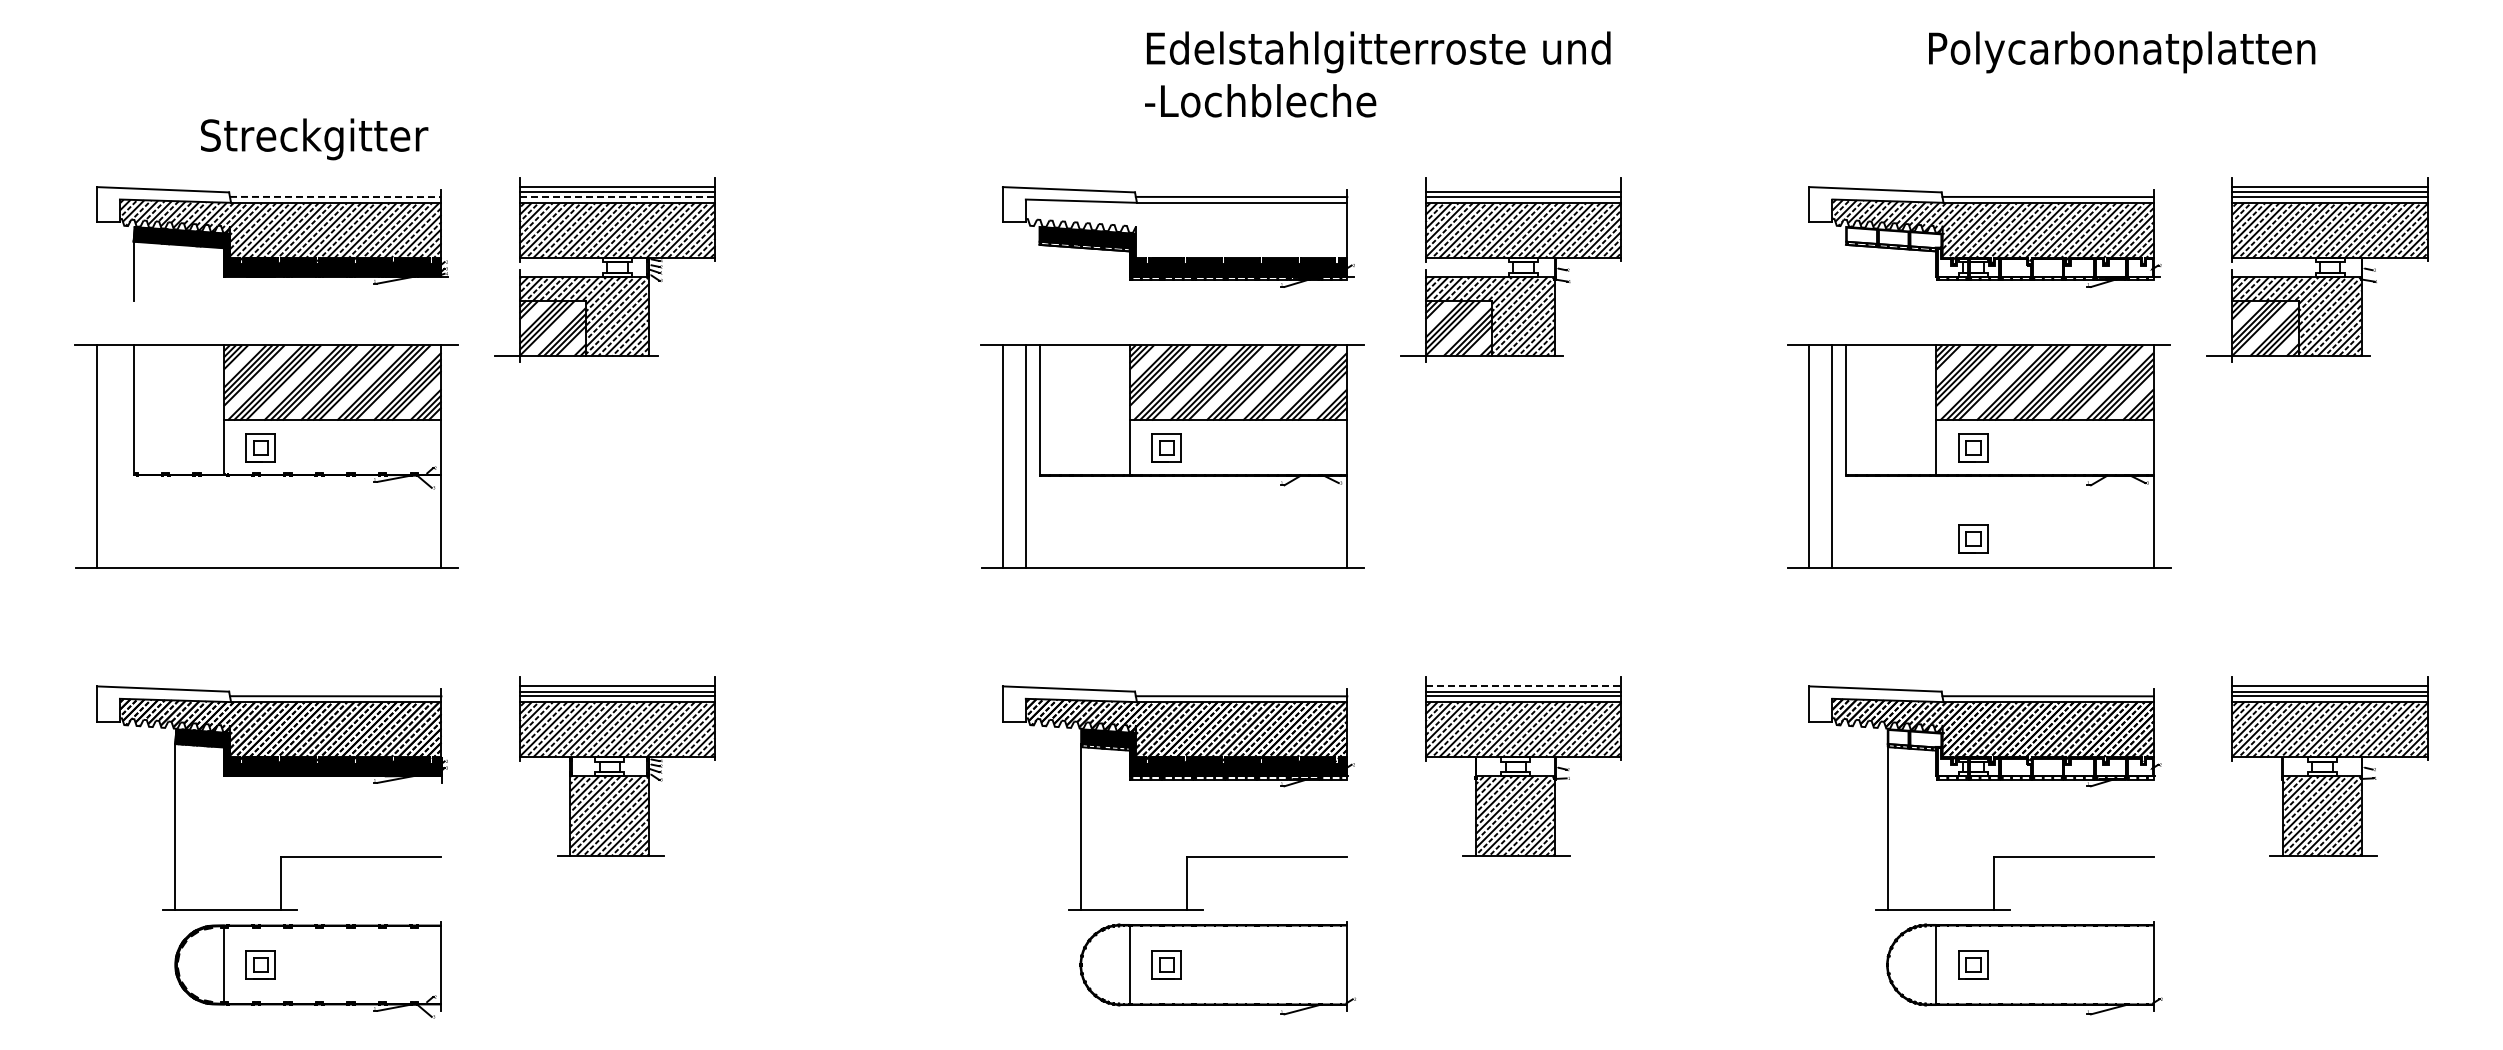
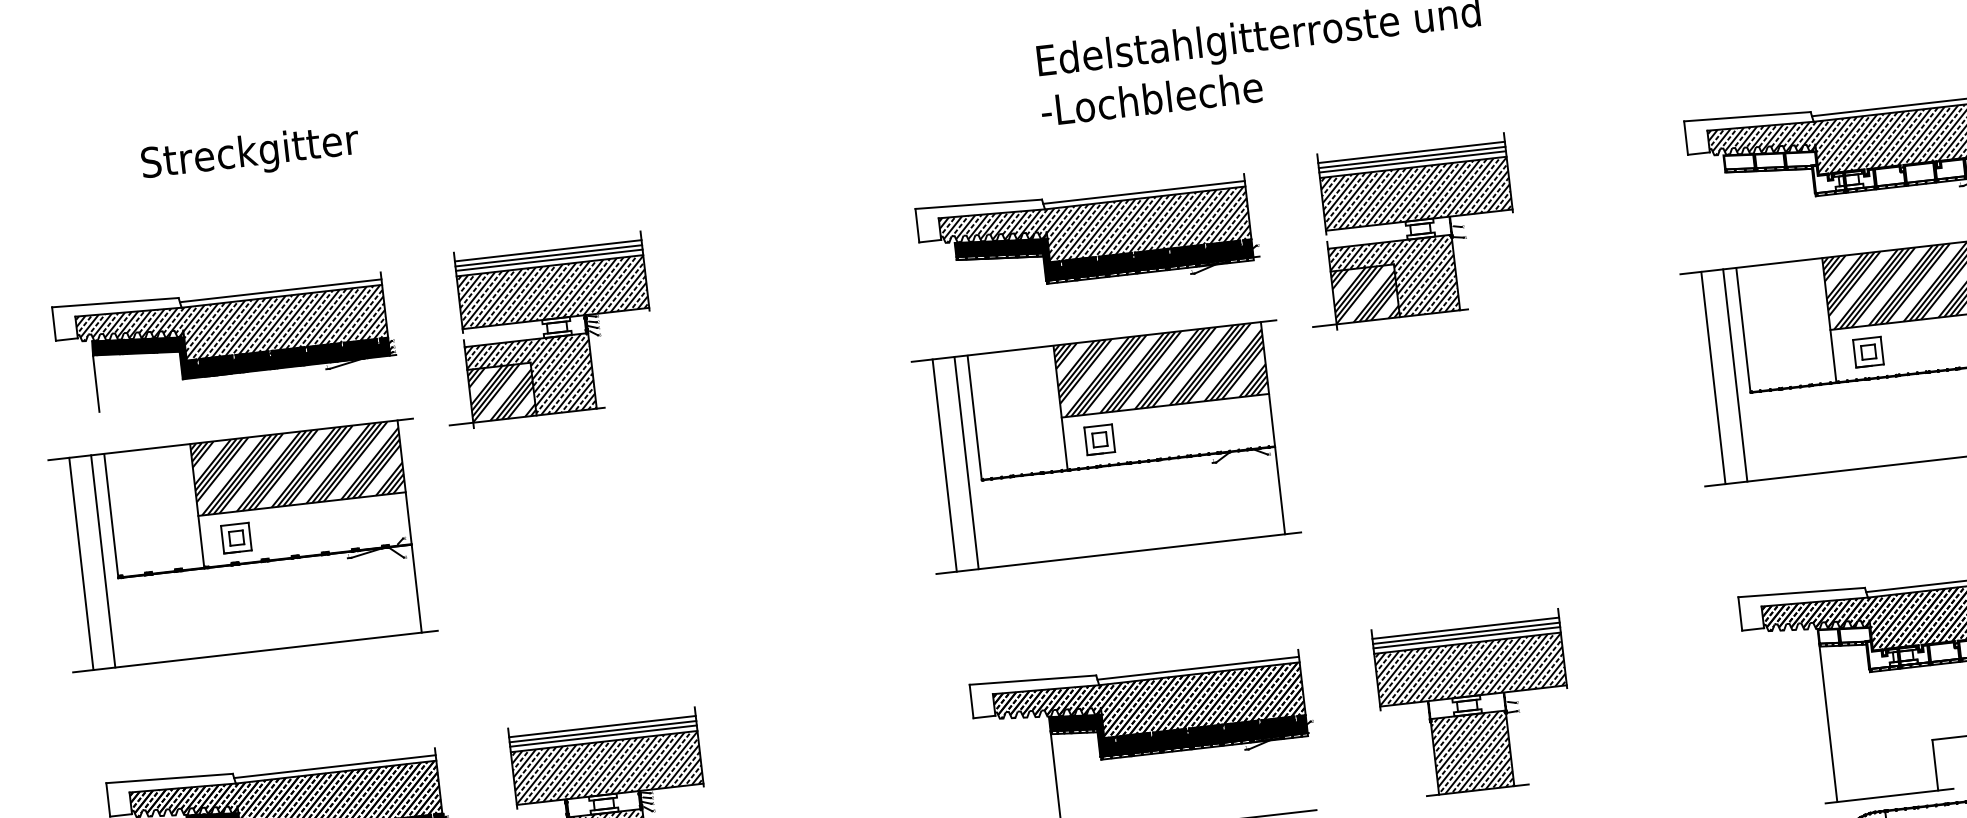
text: (314, 139) -> (250, 154), moved
line: (1523, 187) -> (1411, 152), added
line: (335, 196) -> (280, 290), dashed -> solid
line: (617, 197) -> (549, 260), dashed -> solid
hatch: (1186, 231) -> (1095, 231), added
line: (119, 456) -> (102, 561), added
part: (1973, 538) -> (1878, 438), removed
line: (1523, 686) -> (1465, 628), dashed -> solid

